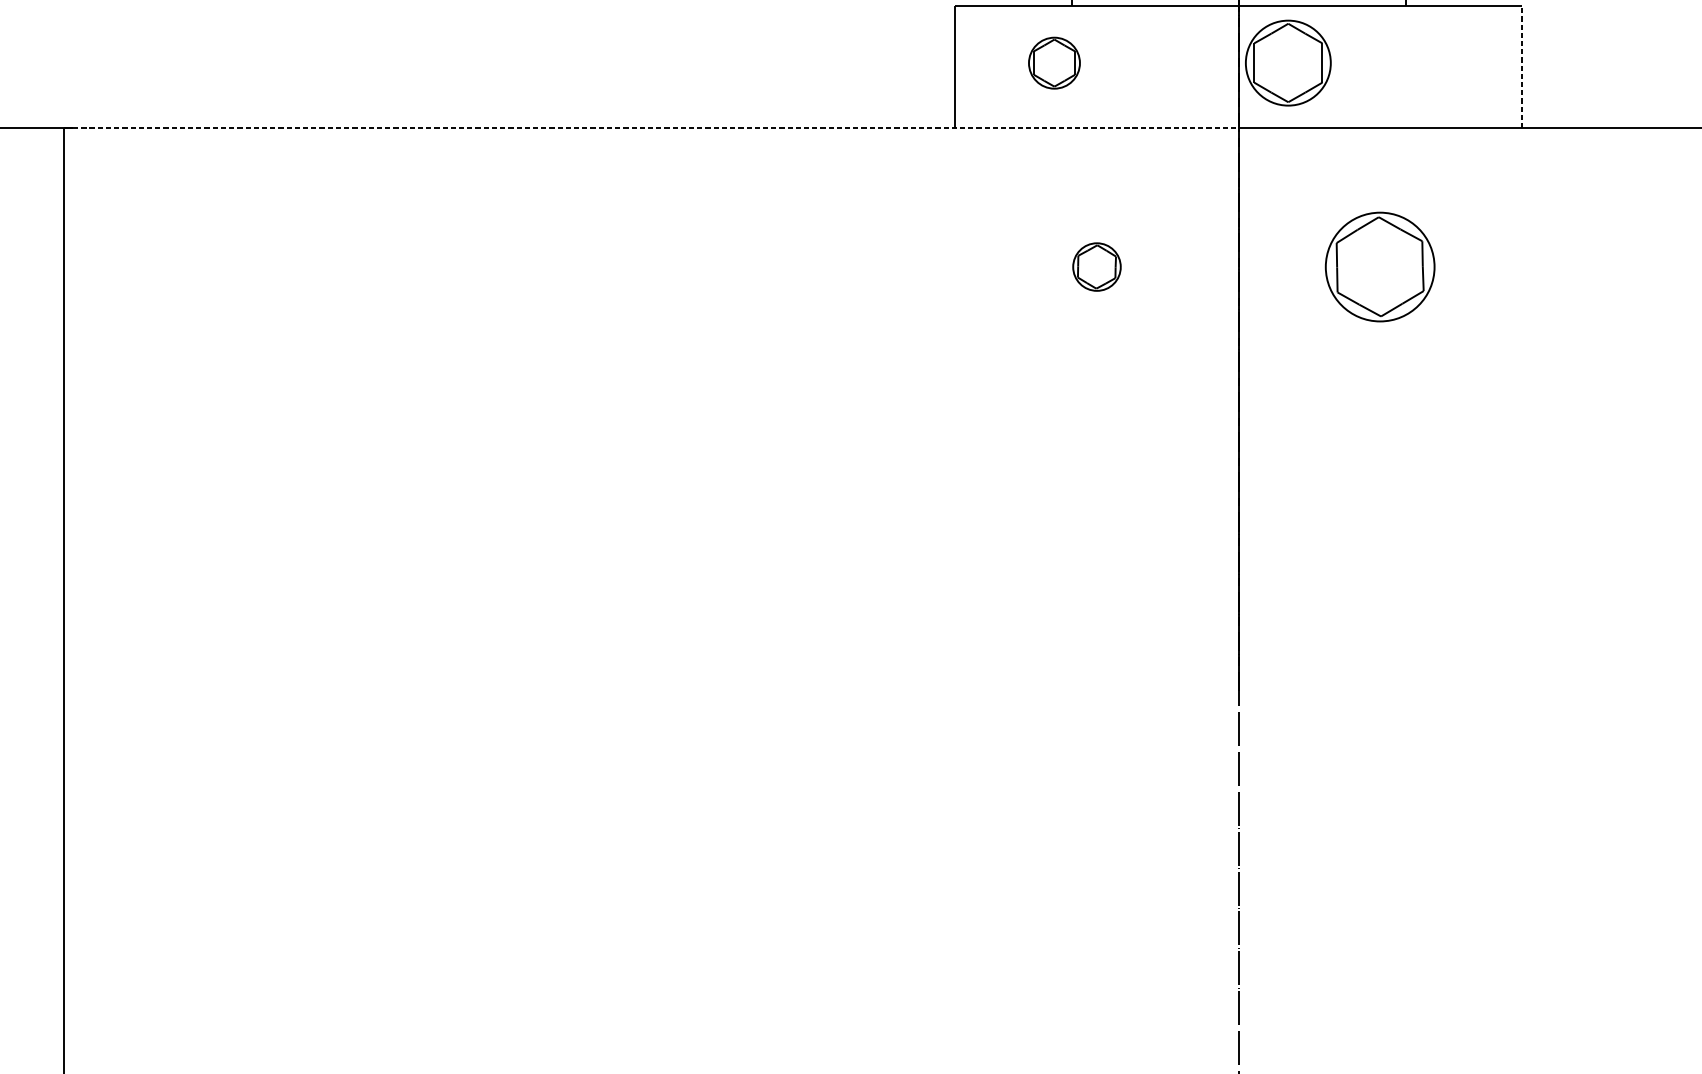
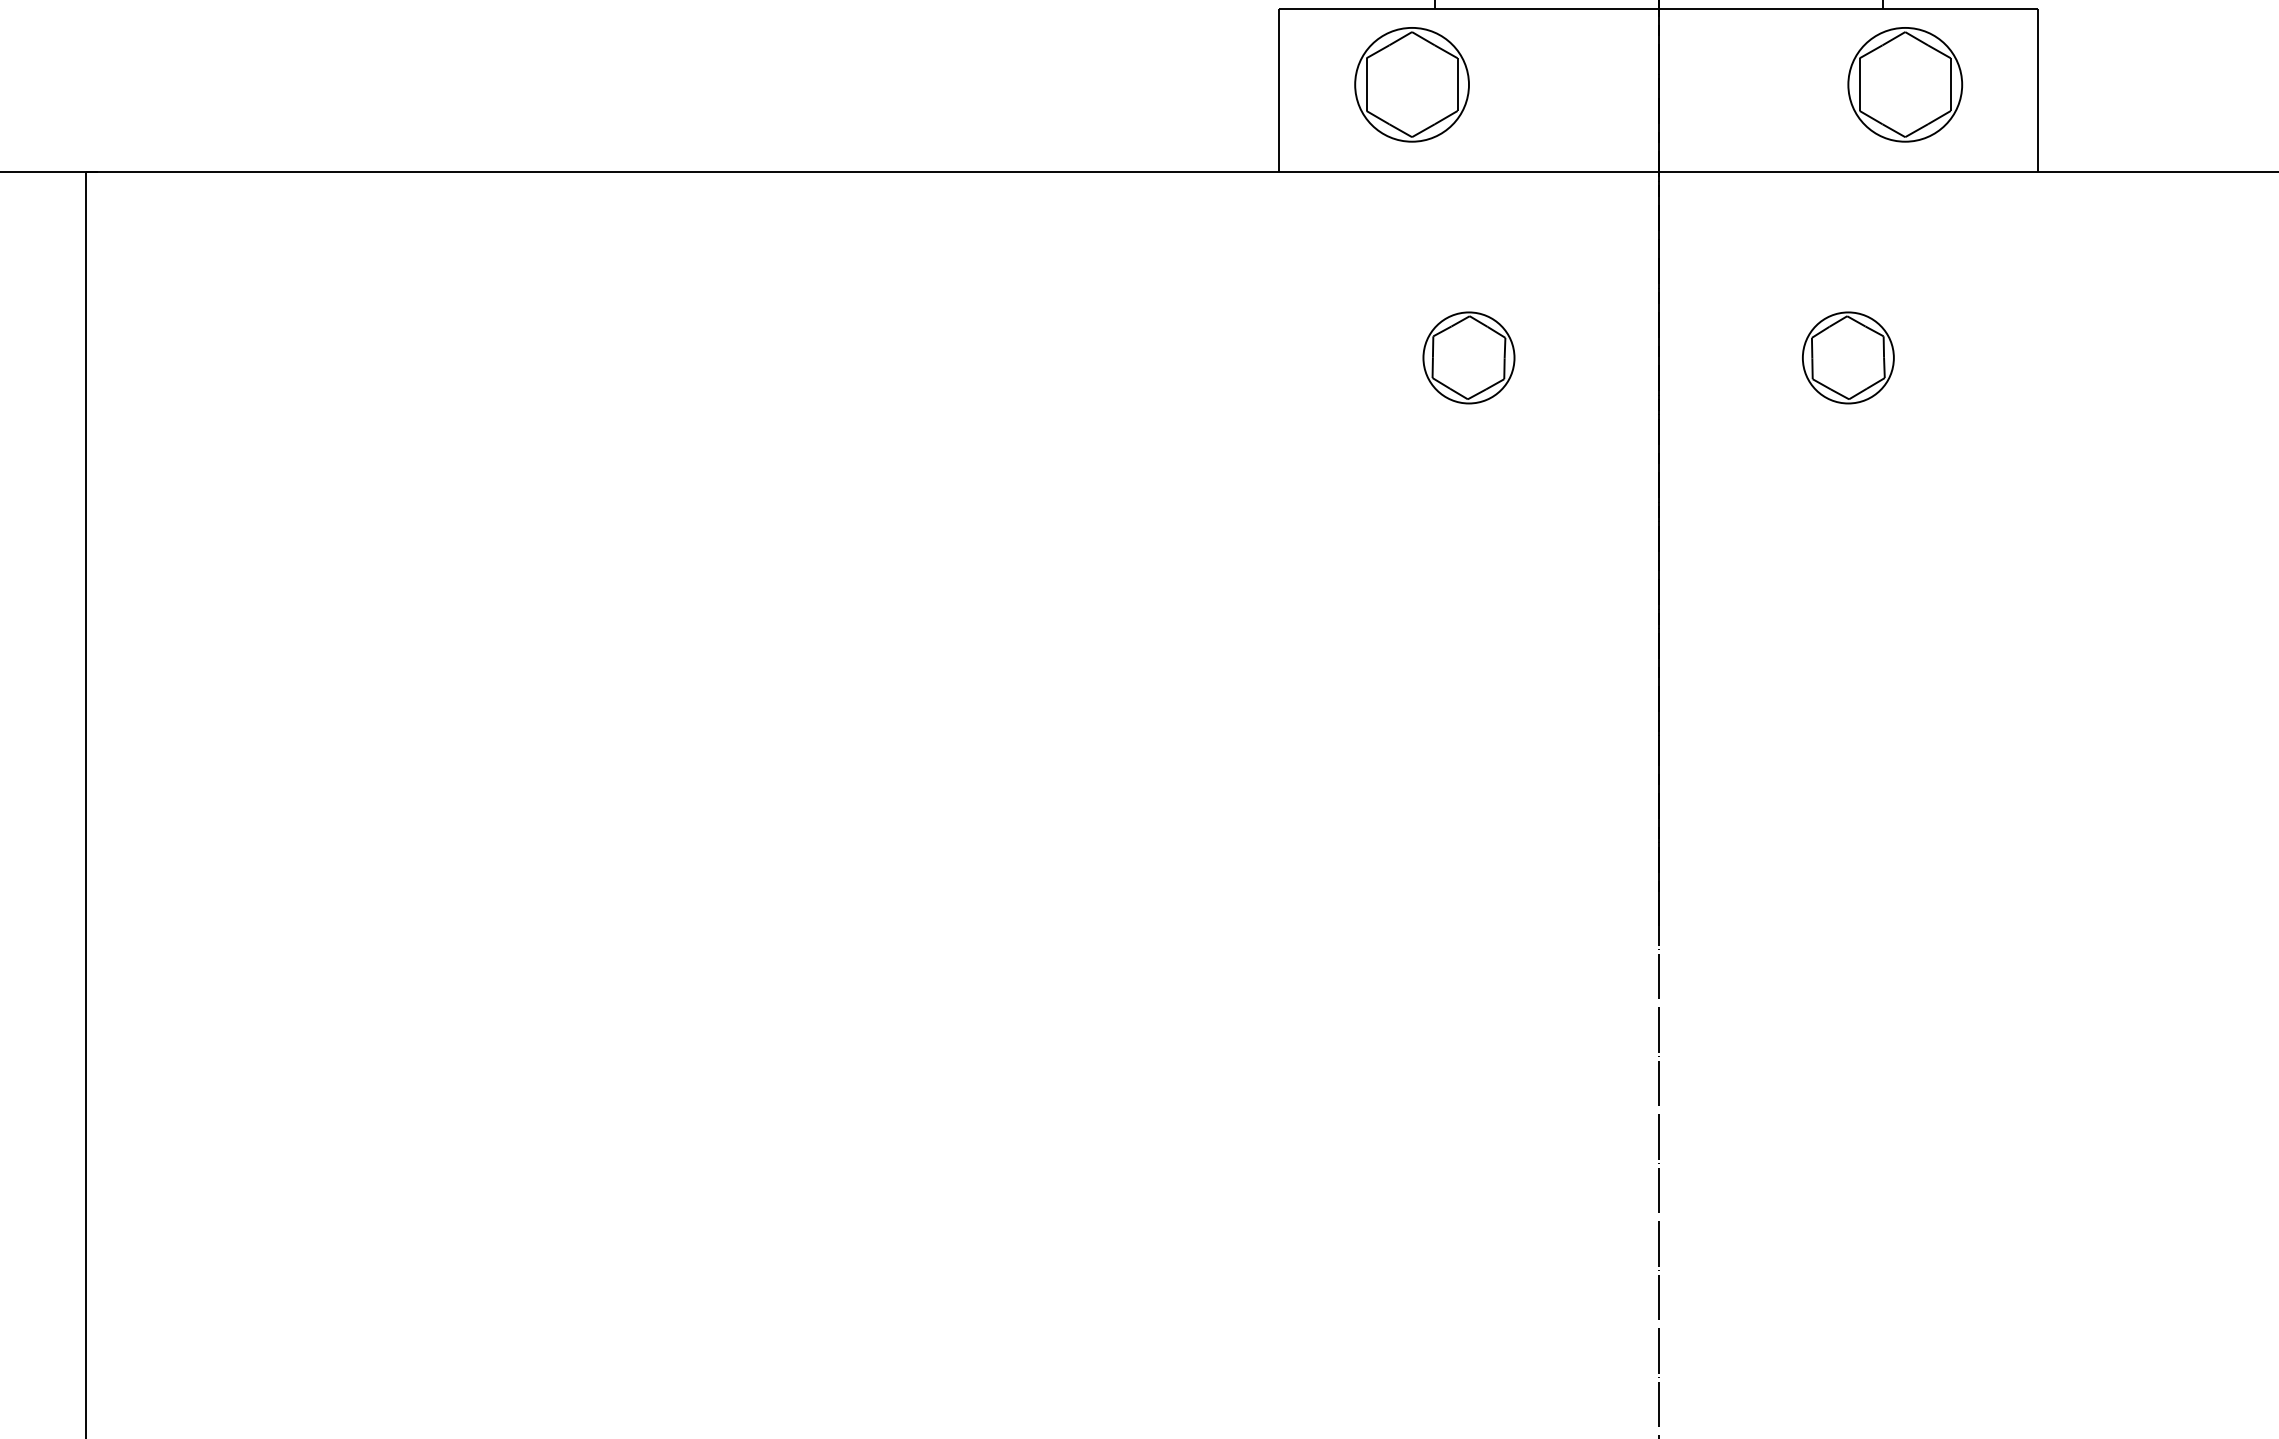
part: (1054, 62) -> (1411, 84), size x1.67
part: (1288, 62) -> (1905, 84), moved
line: (1522, 67) -> (2038, 90), dashed -> solid
line: (656, 128) -> (878, 172), dashed -> solid
part: (1096, 266) -> (1468, 357), size x1.43
part: (1380, 266) -> (1848, 357), size x0.62

